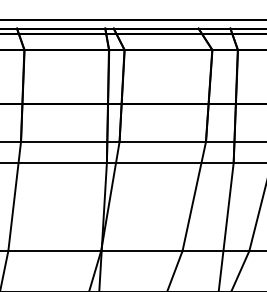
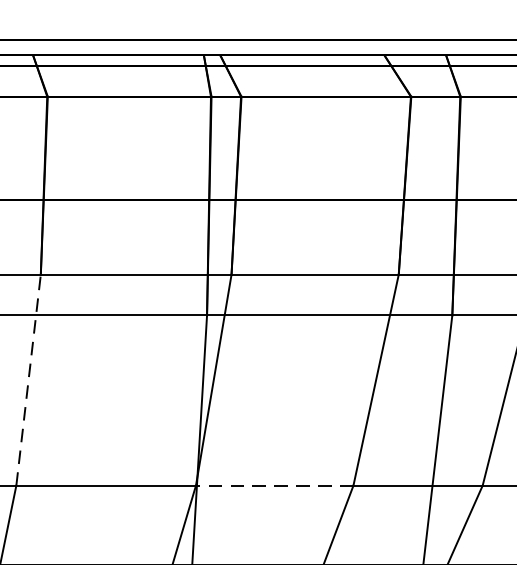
line: (14, 196) -> (28, 380), solid -> dashed
line: (141, 251) -> (273, 486), solid -> dashed

